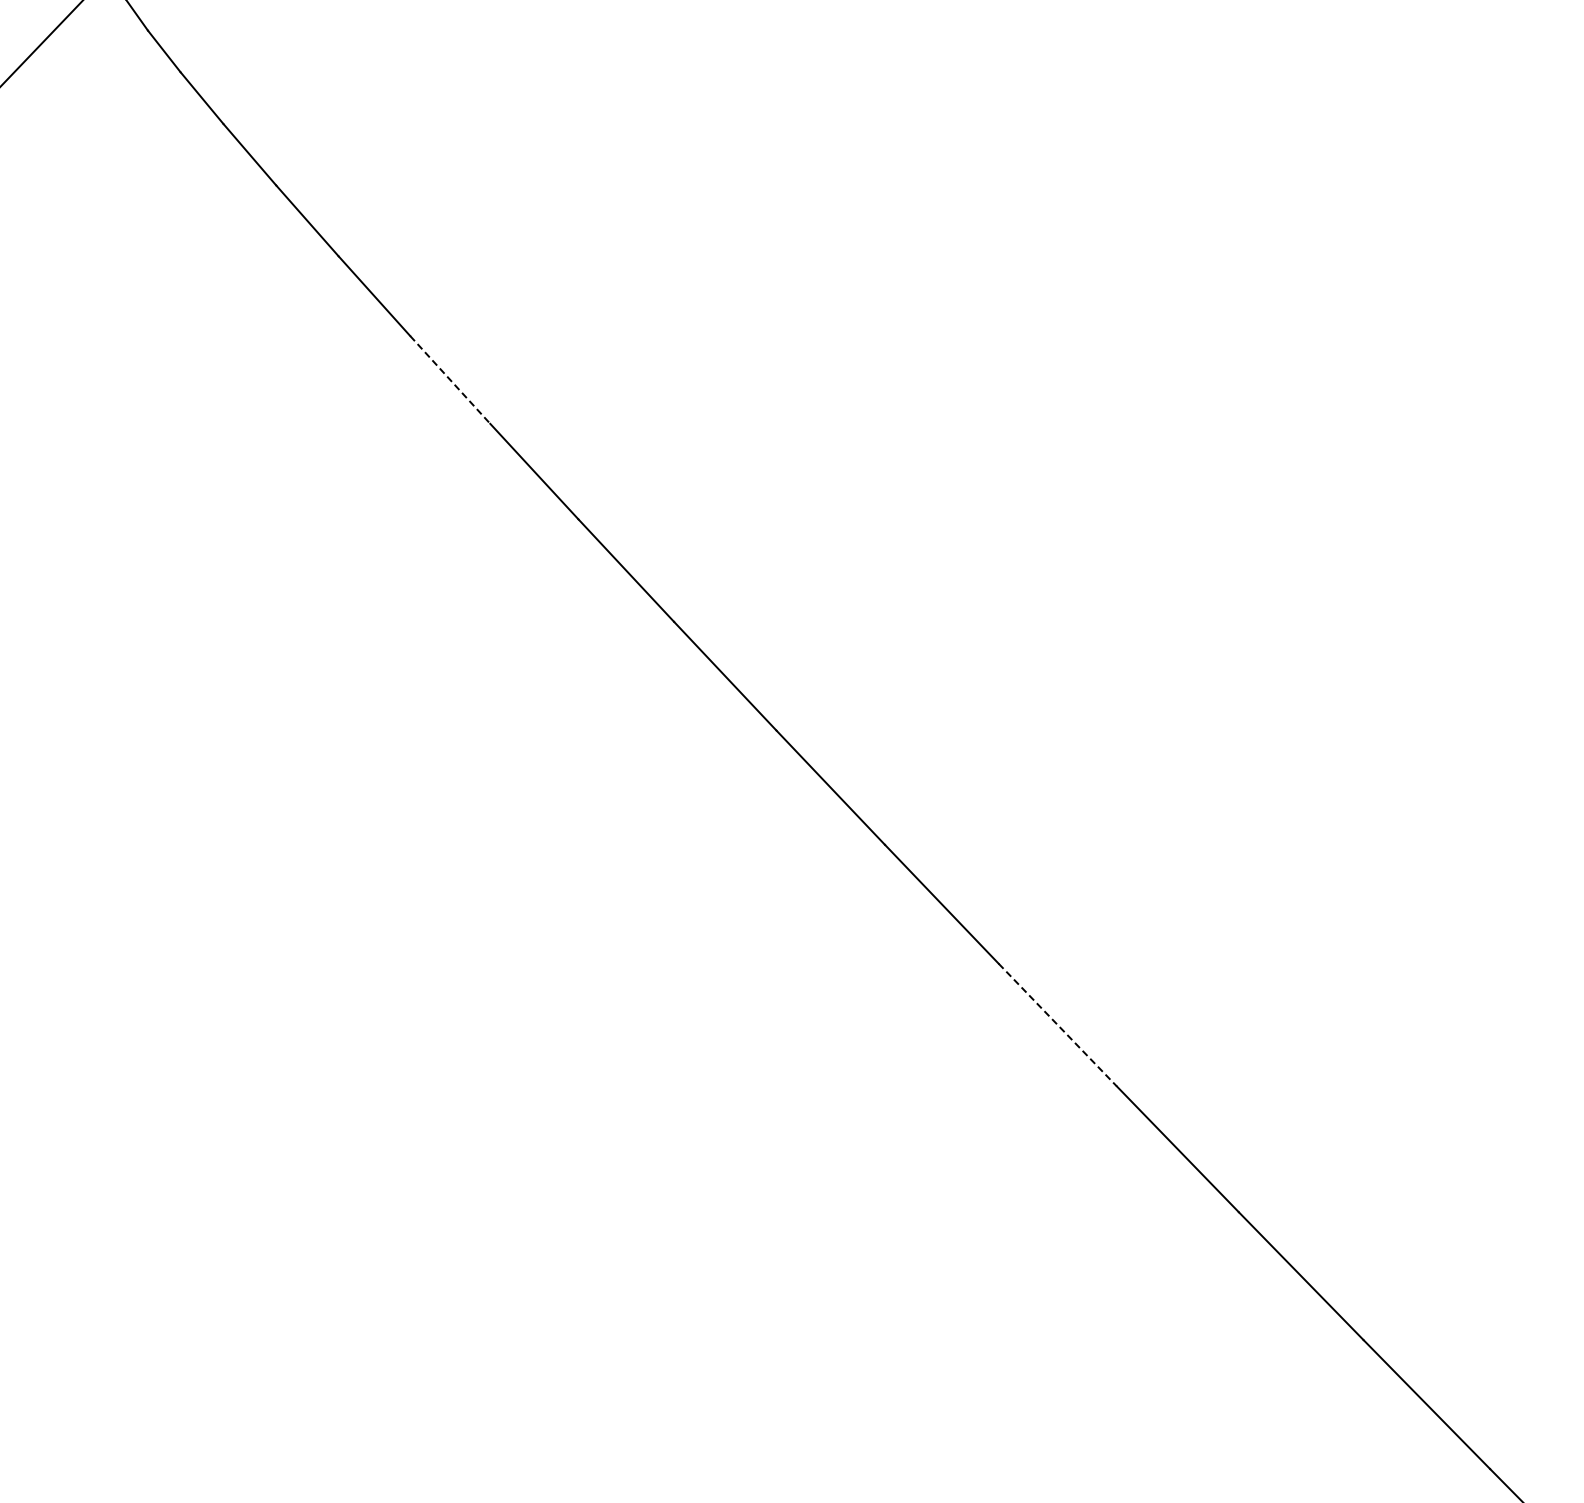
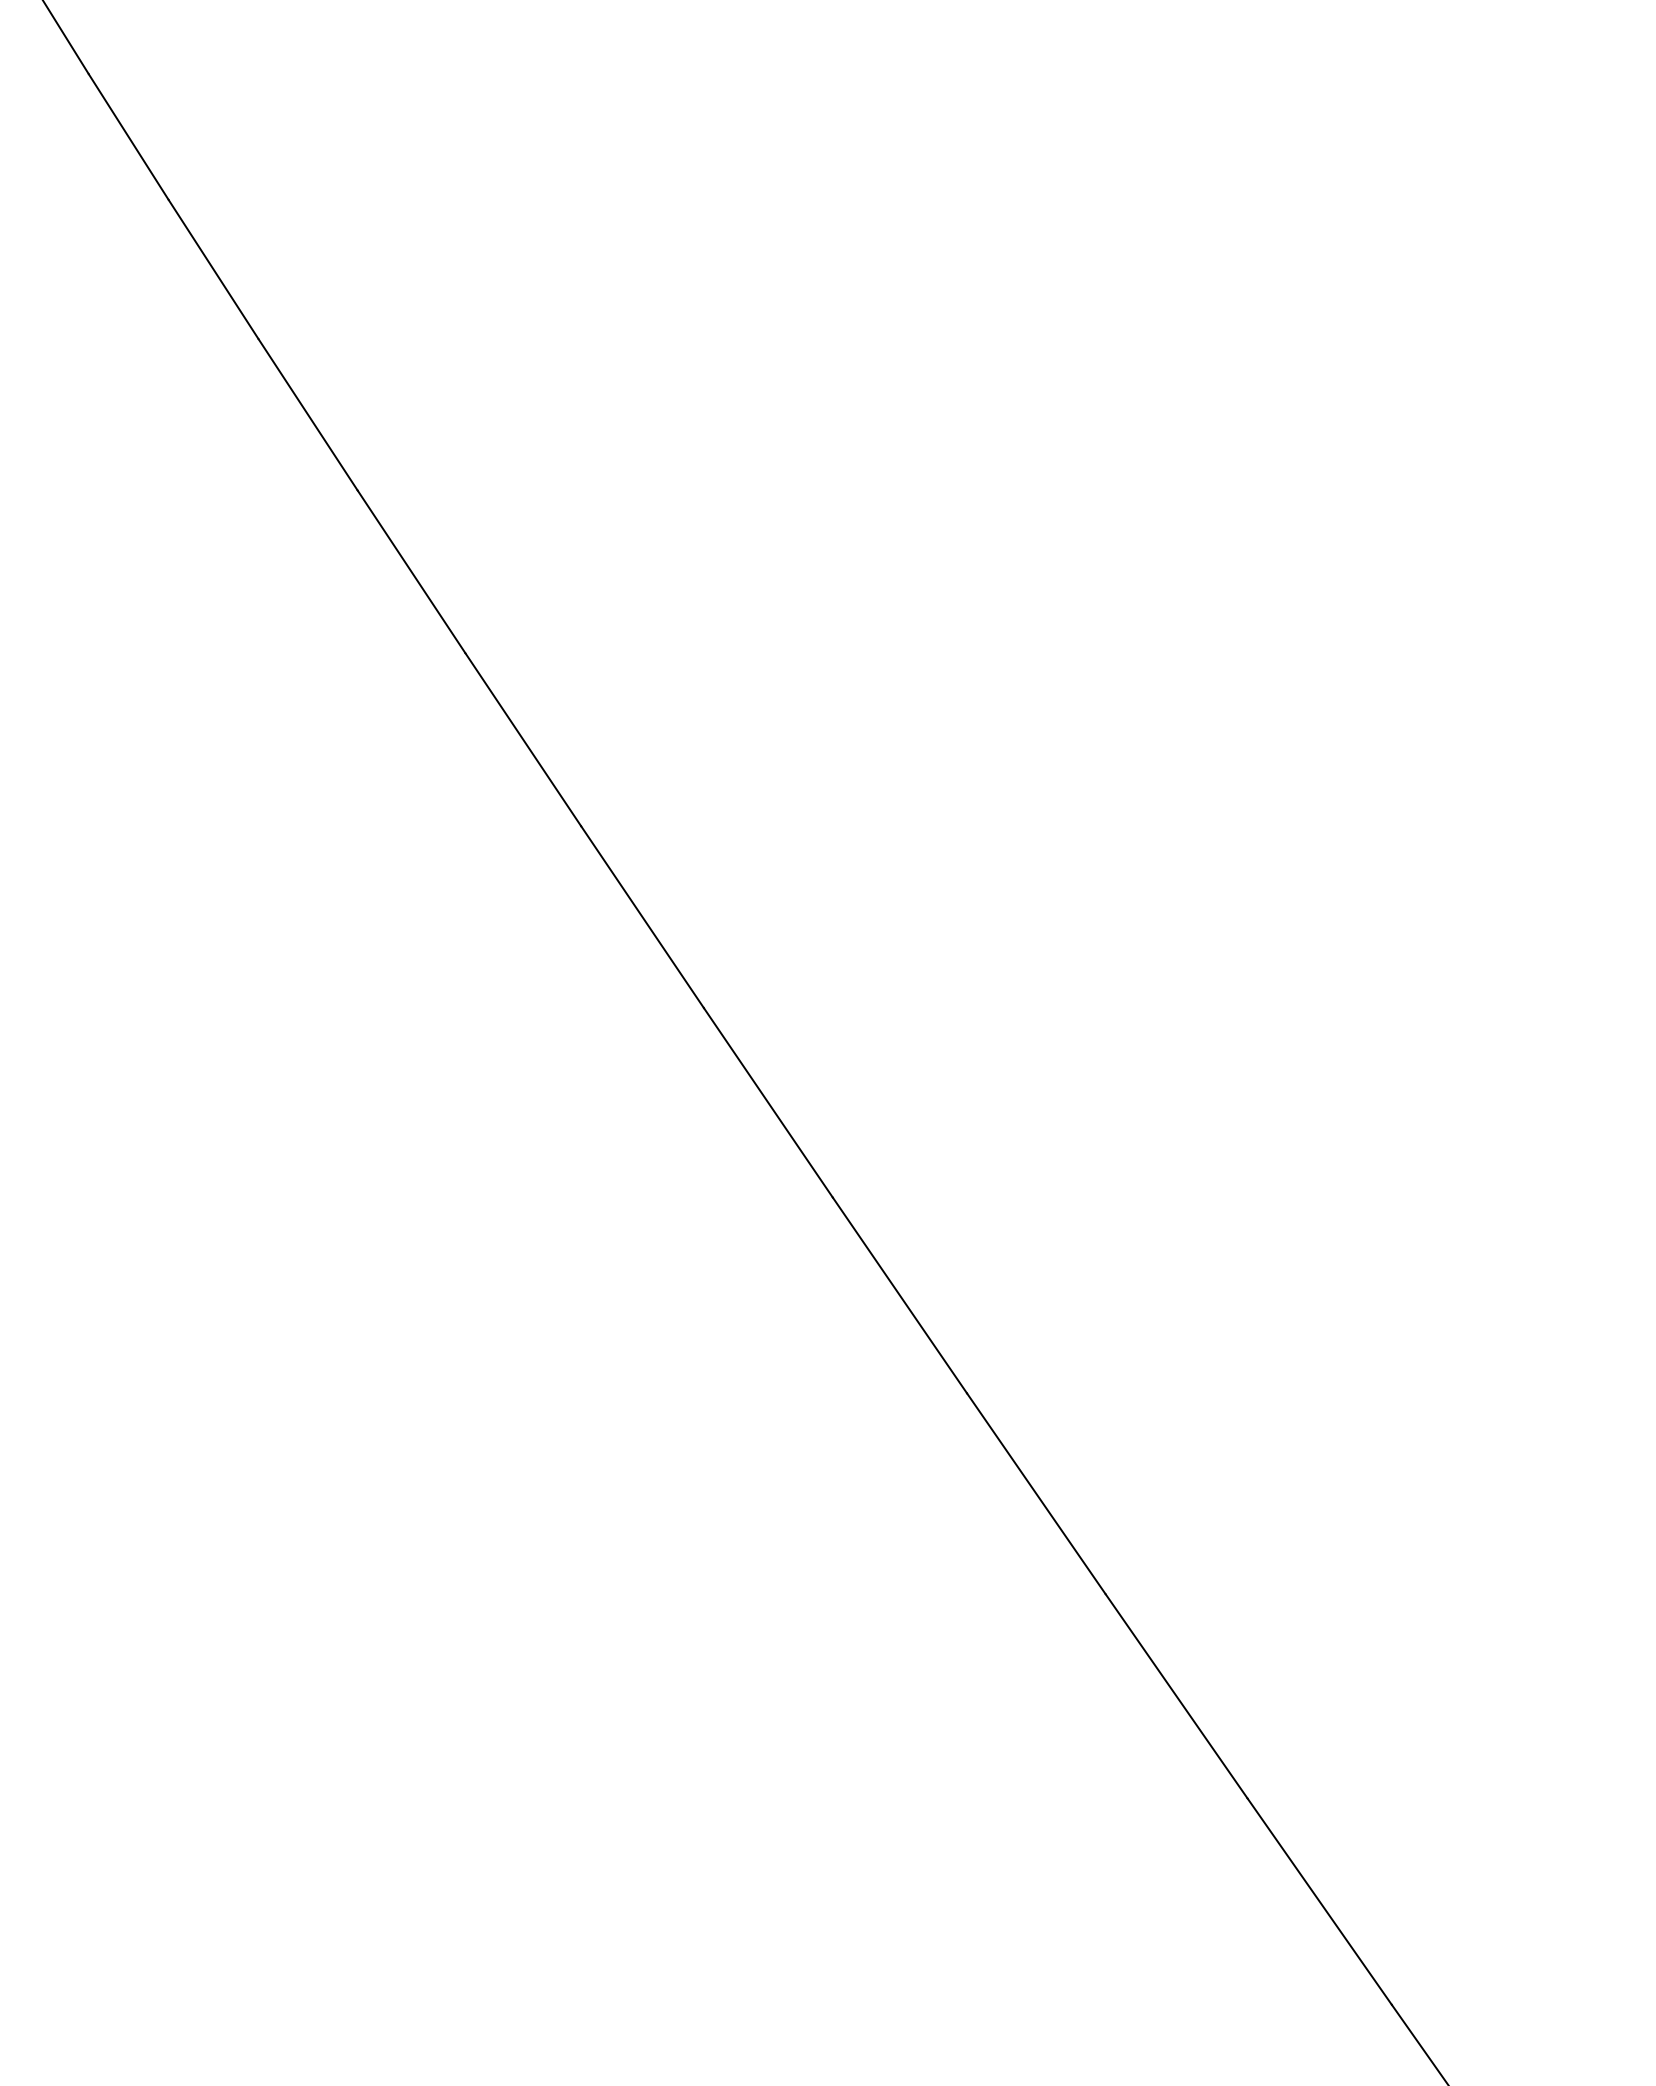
line: (450, 380) -> (213, 270), dashed -> solid
line: (1058, 1025) -> (900, 1296), dashed -> solid

